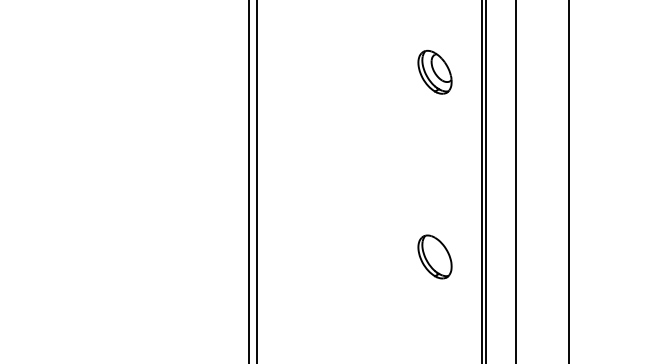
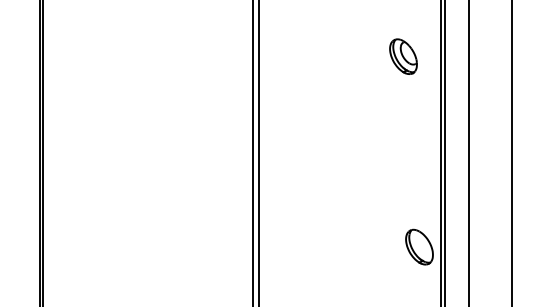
part: (435, 72) -> (403, 56), moved
part: (435, 256) -> (419, 246), moved

